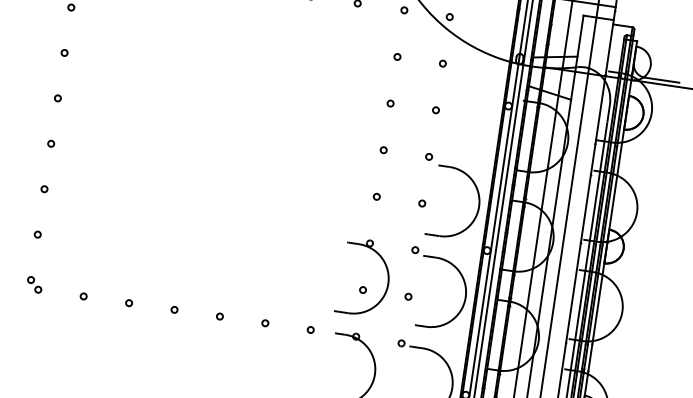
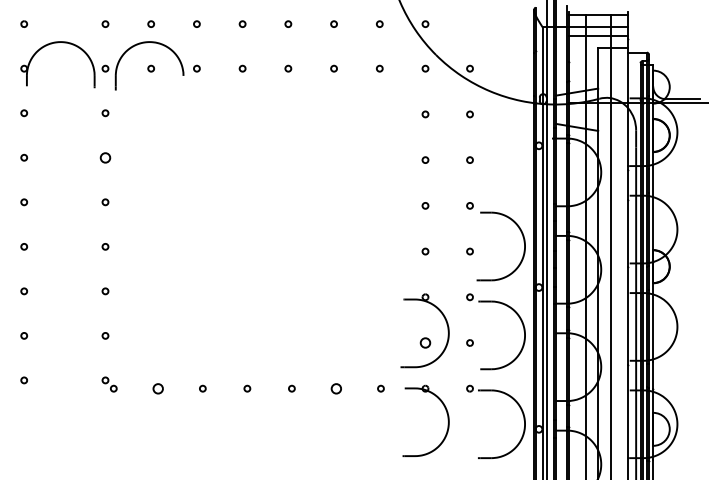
circle: (64, 52) -> (105, 157), size x1.6
circle: (363, 289) -> (425, 342), size x1.6
circle: (83, 296) -> (158, 388), size x1.6
circle: (265, 323) -> (336, 388), size x1.6

